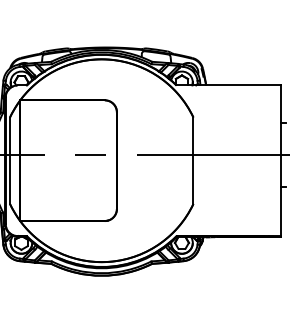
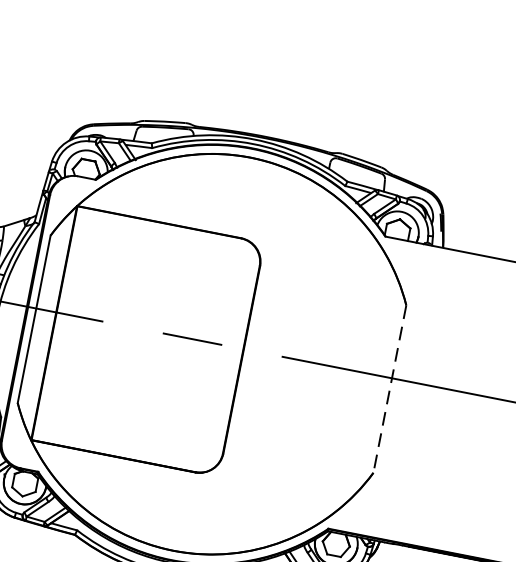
line: (193, 161) -> (389, 390), solid -> dashed

